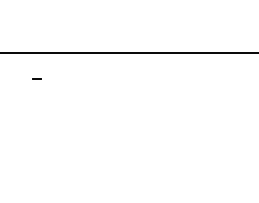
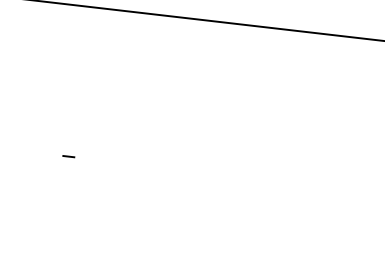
part: (36, 78) -> (68, 155), moved

